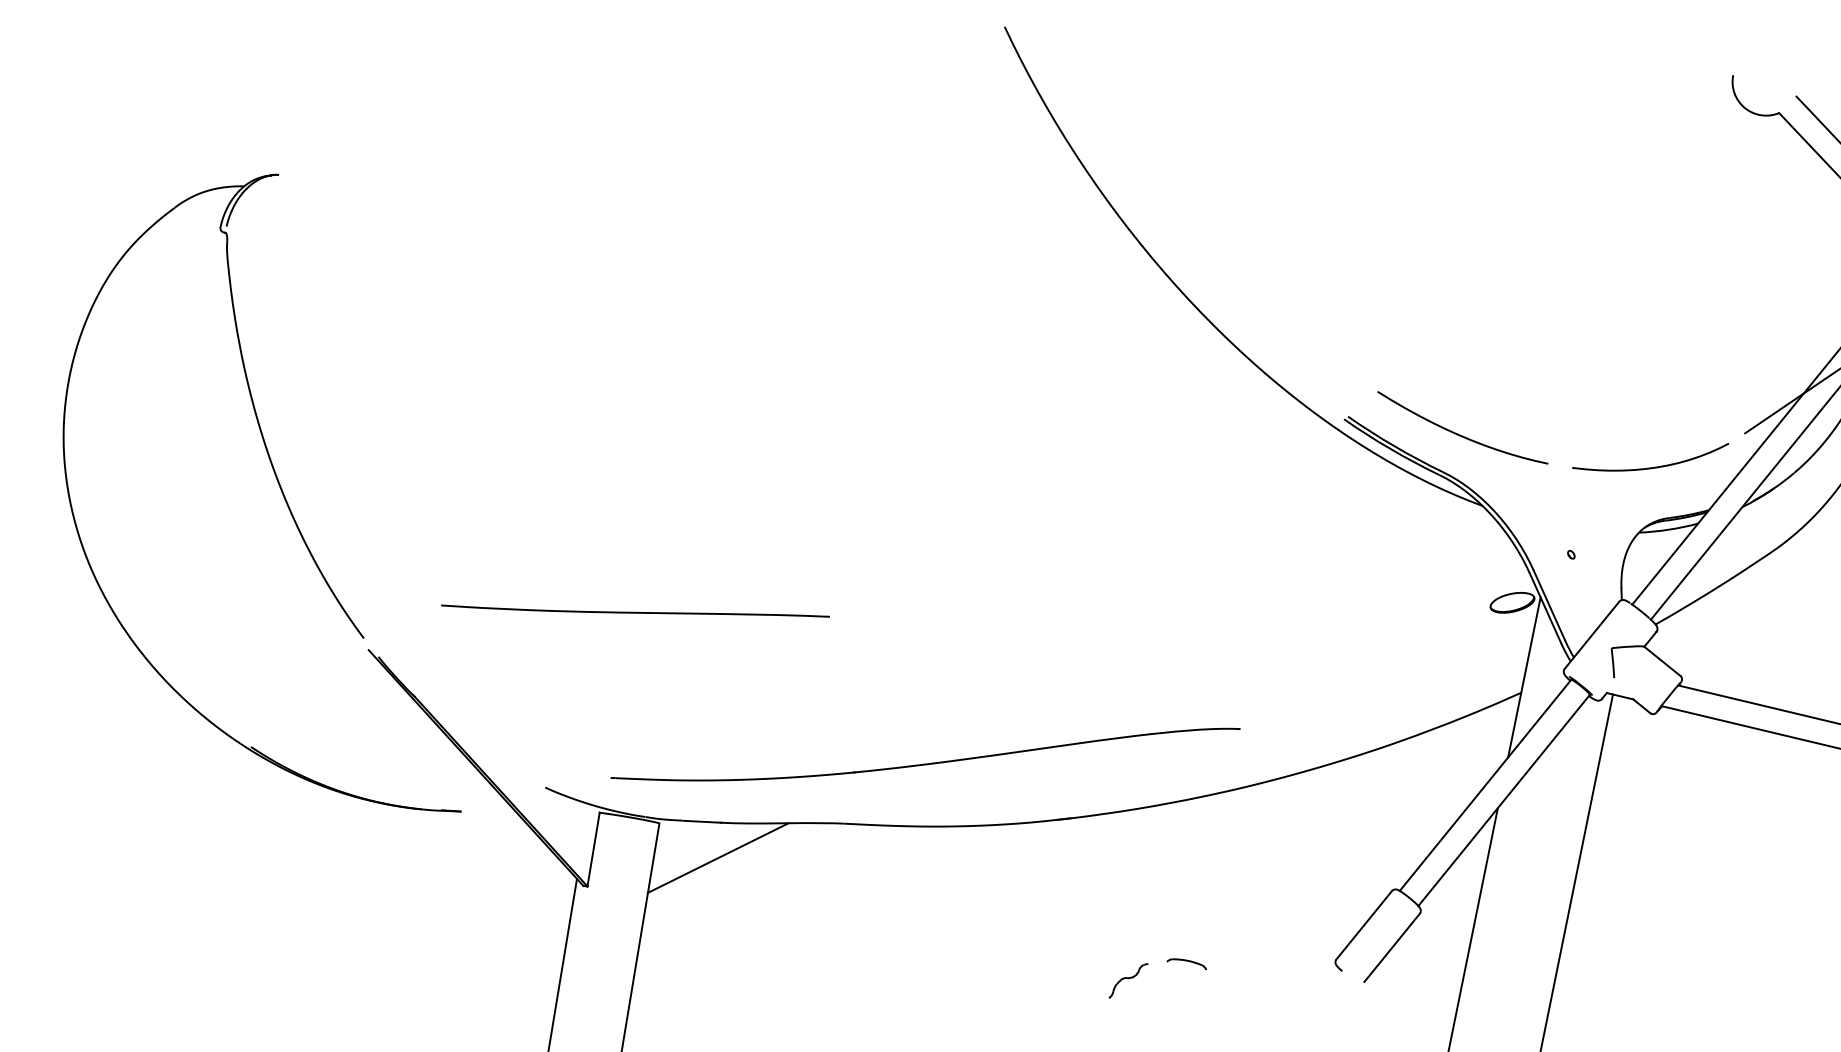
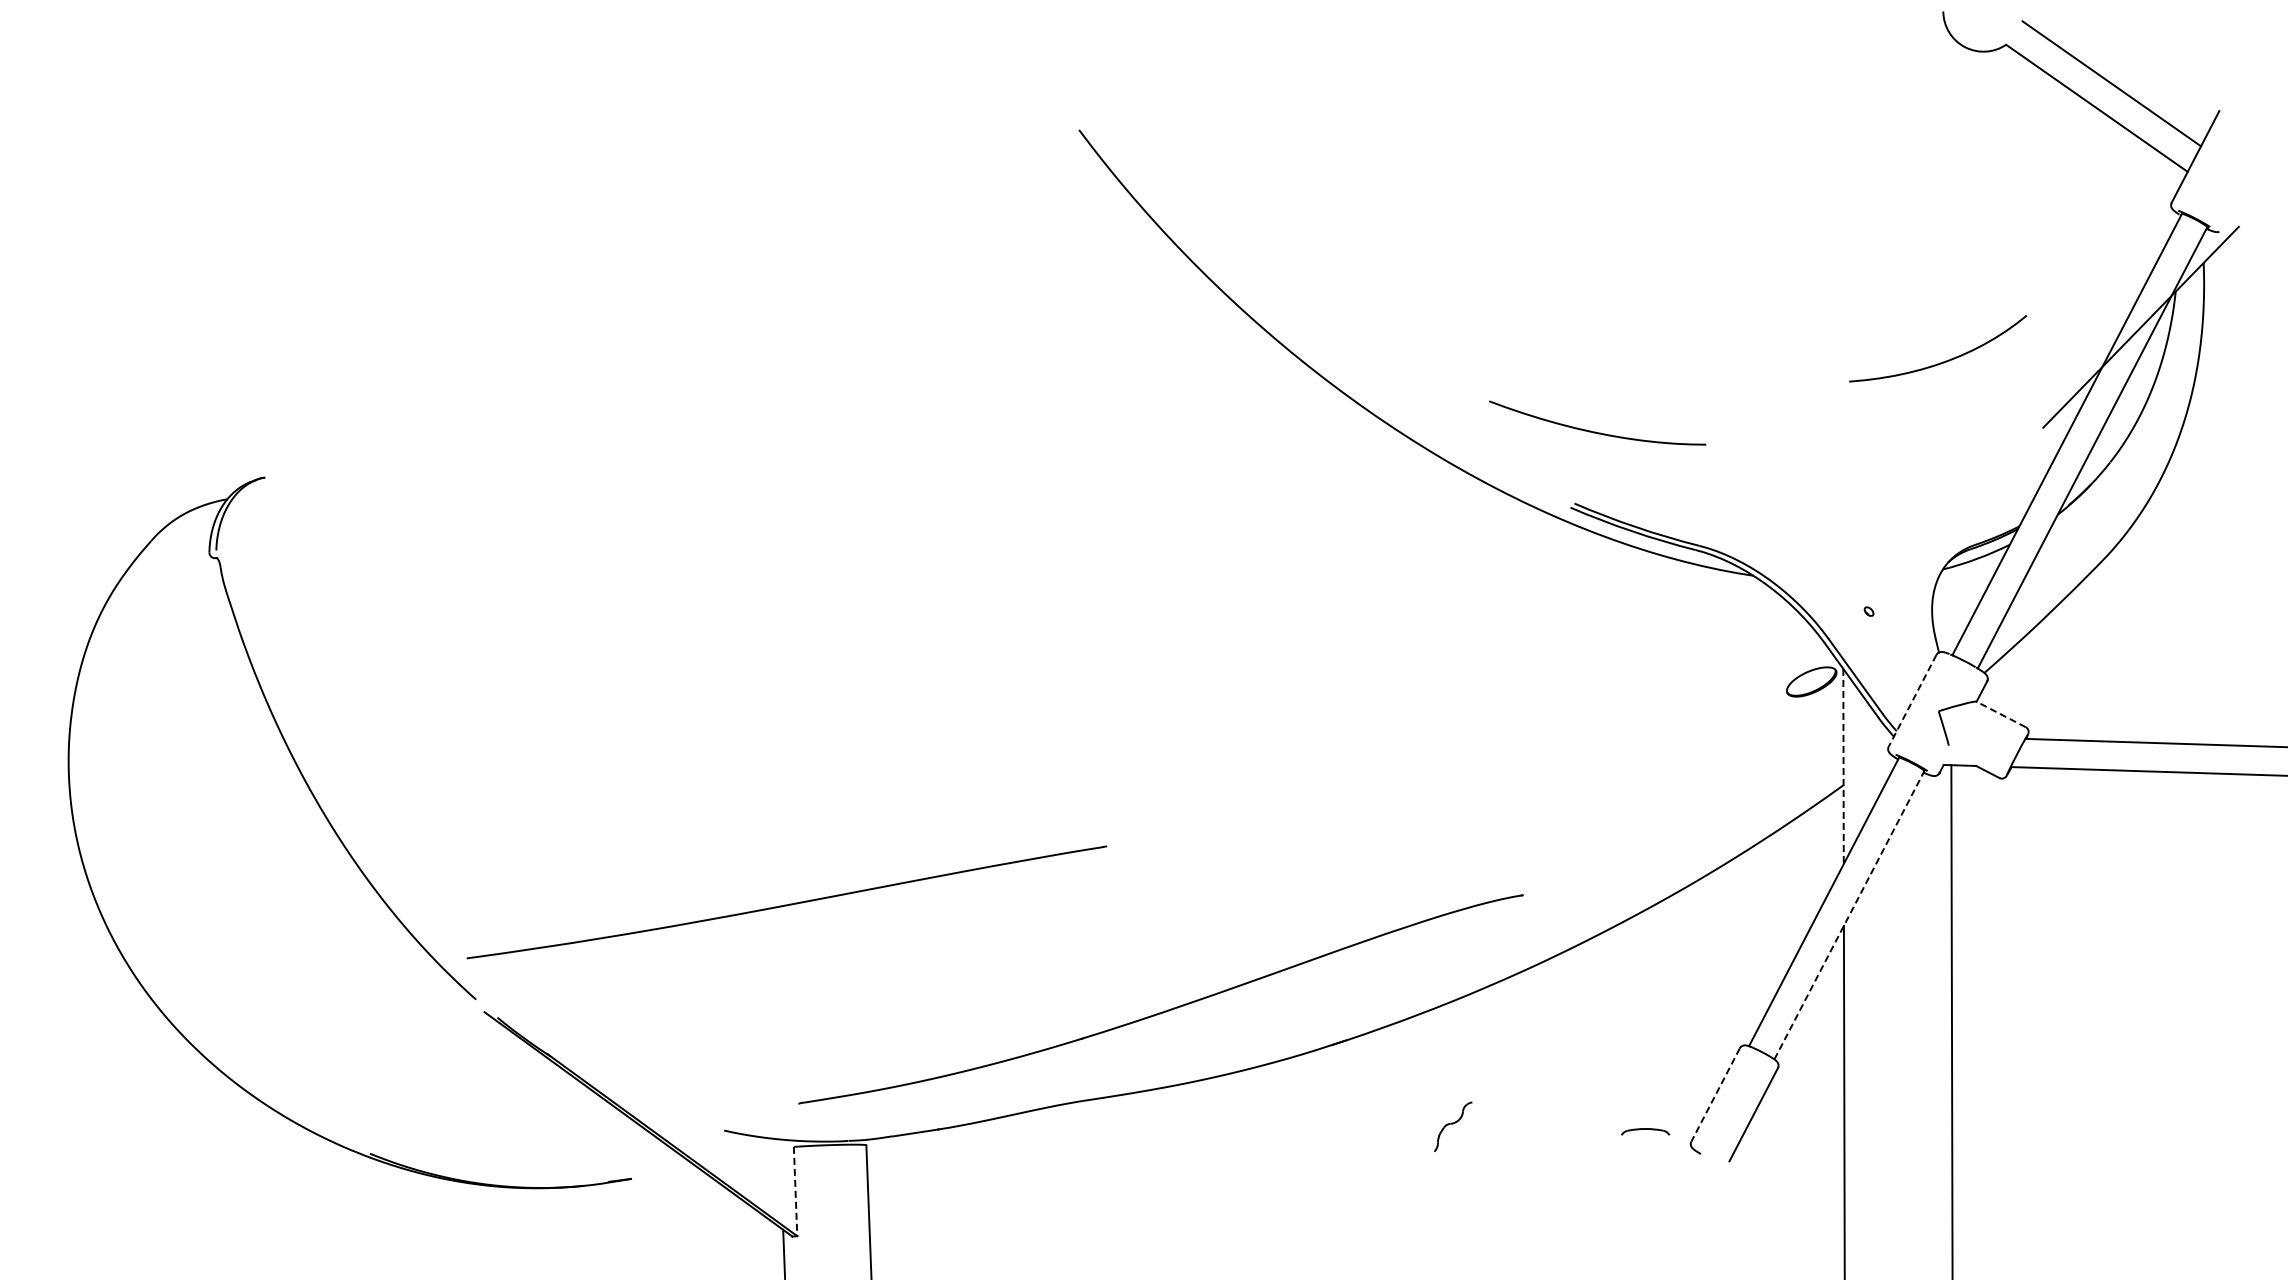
curve: (1459, 434) -> (1595, 431), moved
curve: (1652, 467) -> (1942, 361), moved
part: (635, 611) -> (787, 902), size x1.4
line: (1592, 634) -> (1912, 700), solid -> dashed
line: (1662, 661) -> (2001, 714), solid -> dashed
line: (1524, 677) -> (1843, 766), solid -> dashed
line: (1504, 799) -> (1849, 914), solid -> dashed
line: (593, 849) -> (795, 1191), solid -> dashed
line: (718, 858) -> (943, 1171), removed
line: (1364, 925) -> (1715, 1095), solid -> dashed
part: (1187, 962) -> (1645, 1131), moved
part: (1128, 980) -> (1453, 1126), moved

